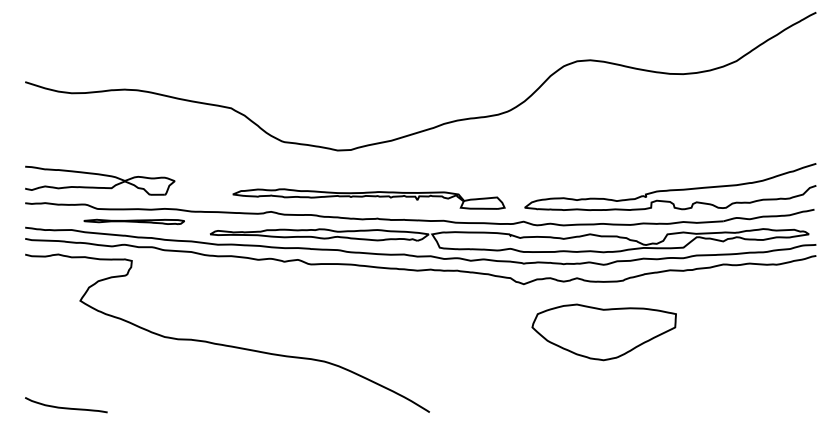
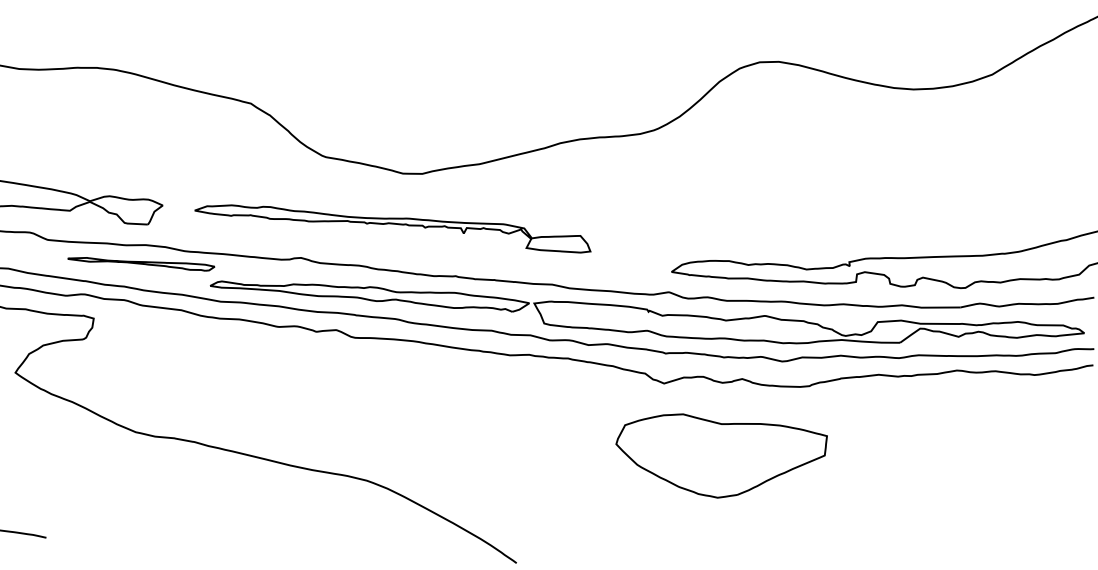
part: (368, 198) -> (392, 227), moved
part: (133, 221) -> (140, 263), moved
part: (603, 332) -> (719, 457), moved

